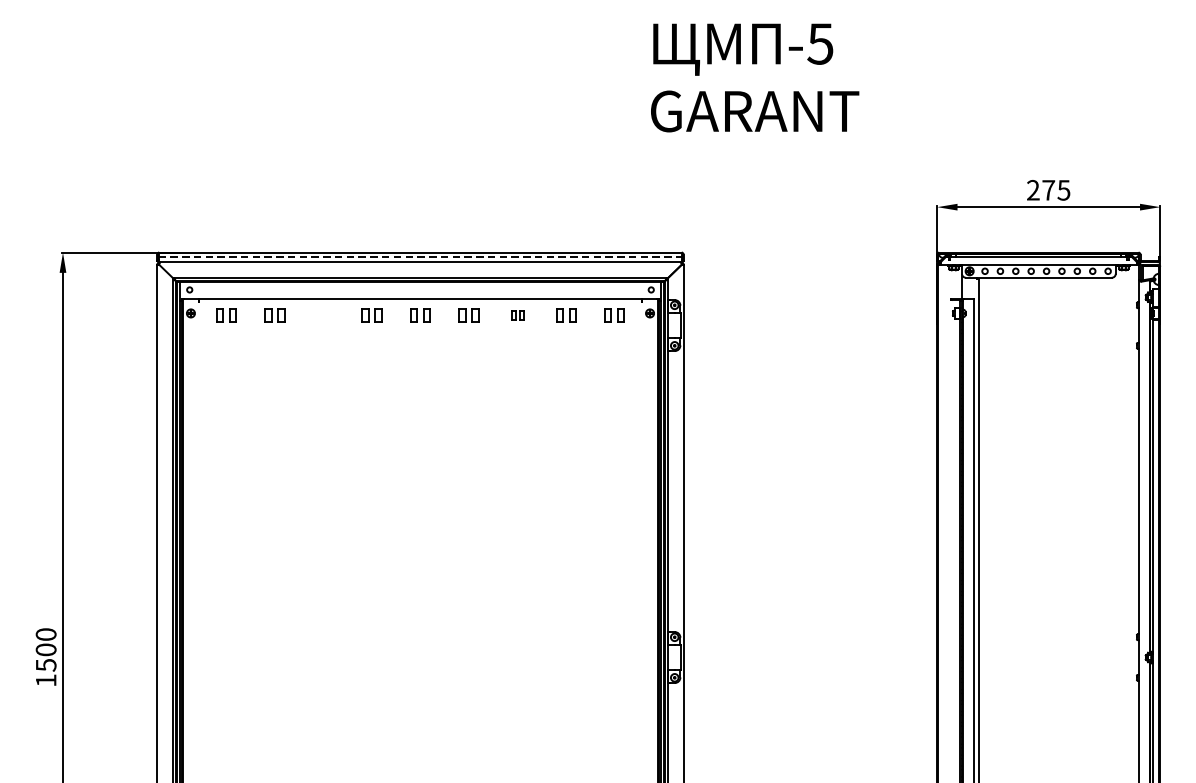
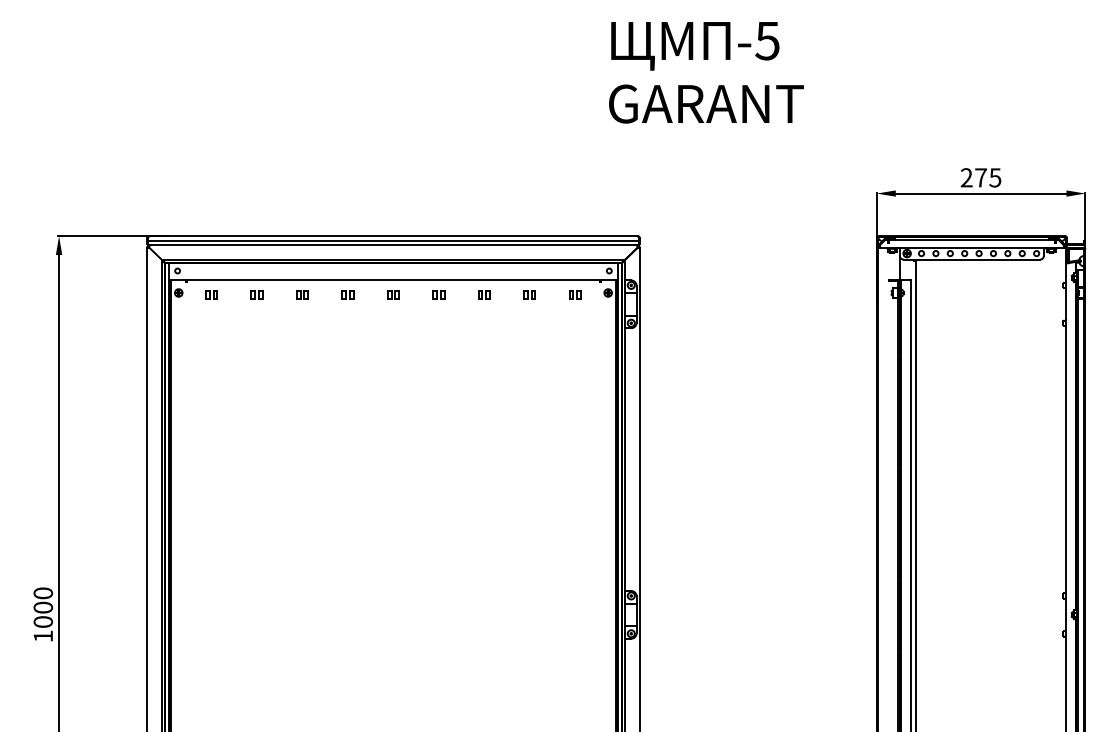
line: (420, 257) -> (393, 240), dashed -> solid
part: (225, 315) -> (211, 294), size x0.62
part: (274, 315) -> (256, 294), size x0.62
part: (323, 315) -> (302, 294), added
part: (371, 315) -> (347, 294), size x0.62
part: (420, 315) -> (393, 294), size x0.62
part: (468, 315) -> (438, 294), size x0.62
part: (565, 315) -> (529, 294), size x0.62
part: (615, 315) -> (575, 294), size x0.62
text: (45, 665) -> (42, 622), 1500 -> 1000

